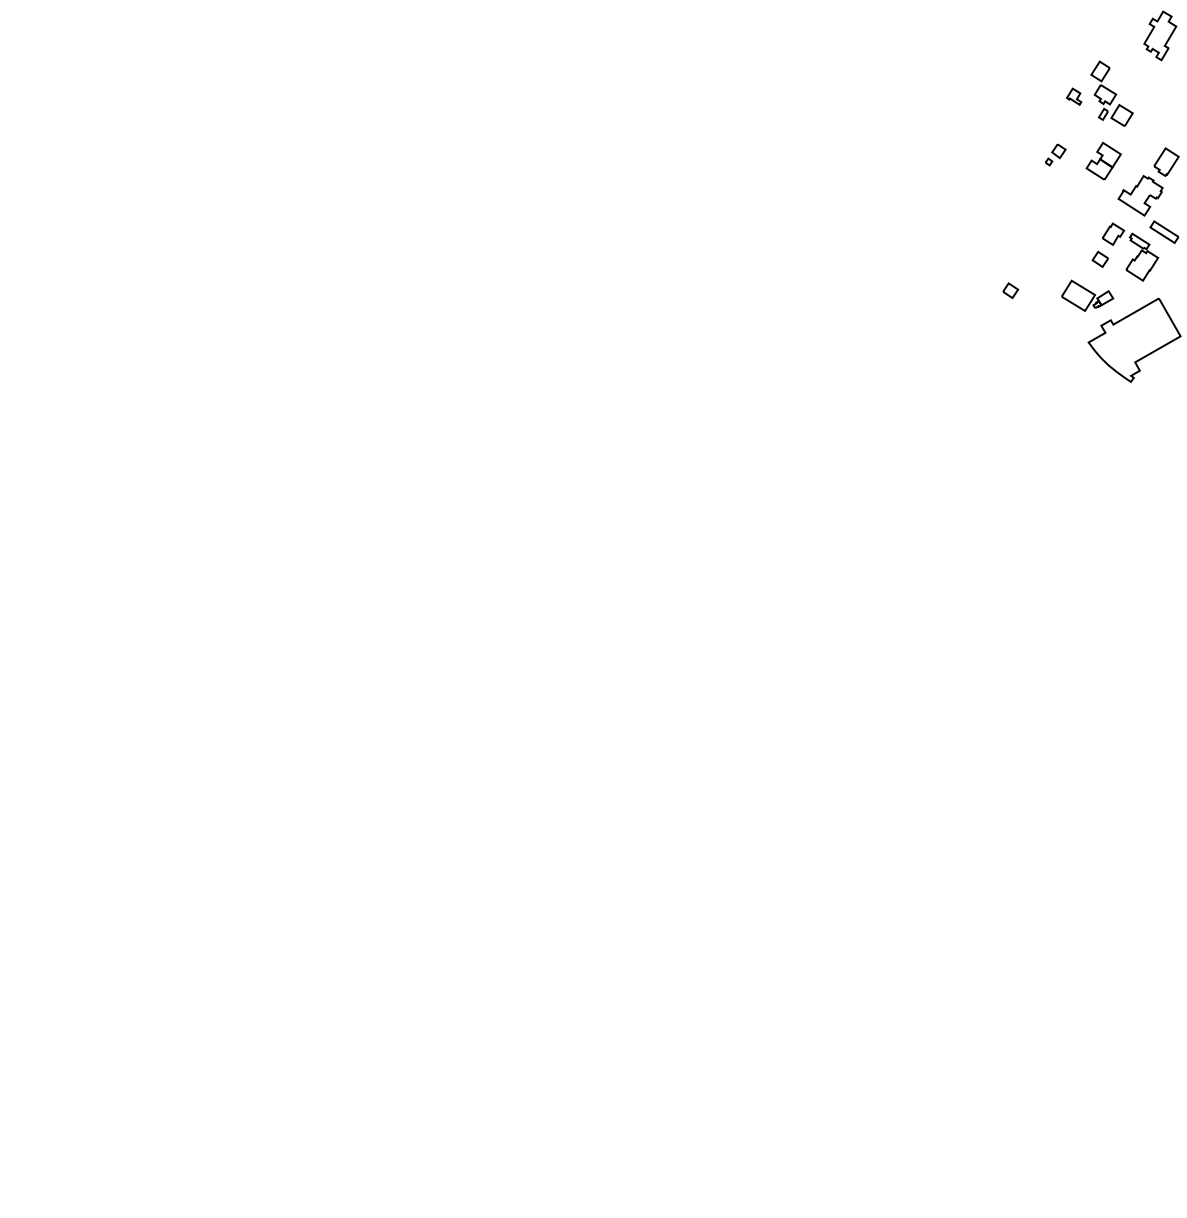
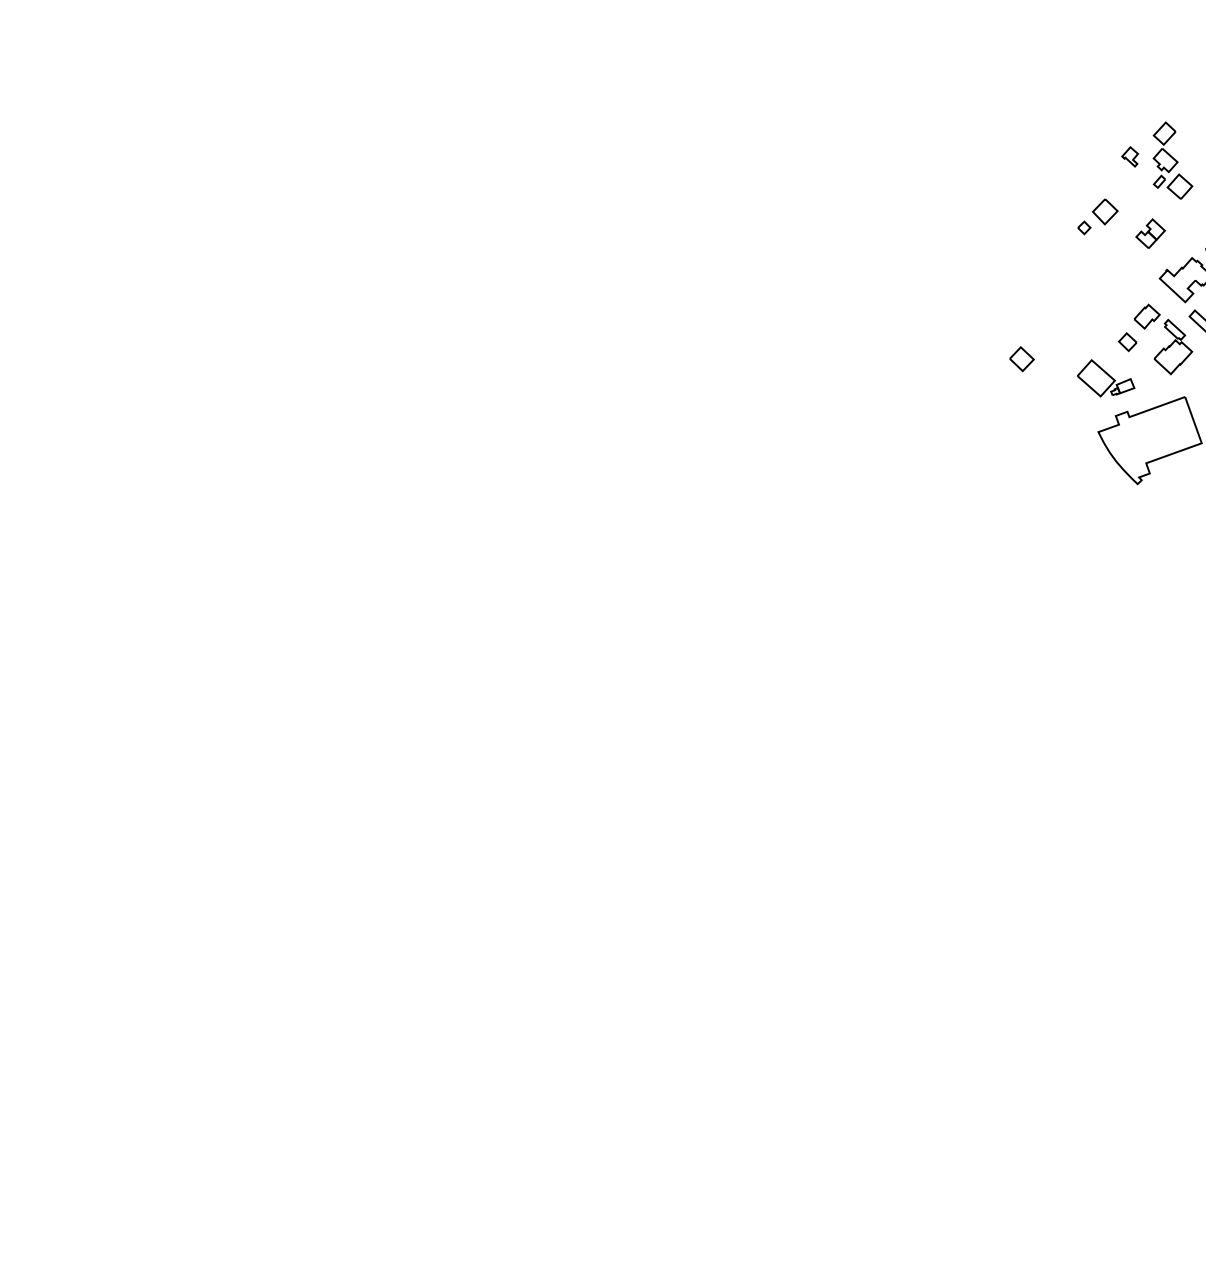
part: (1055, 154) -> (1098, 216), size x1.6
part: (1103, 160) -> (1150, 233), size x0.7
part: (1010, 290) -> (1021, 359), size x1.4

